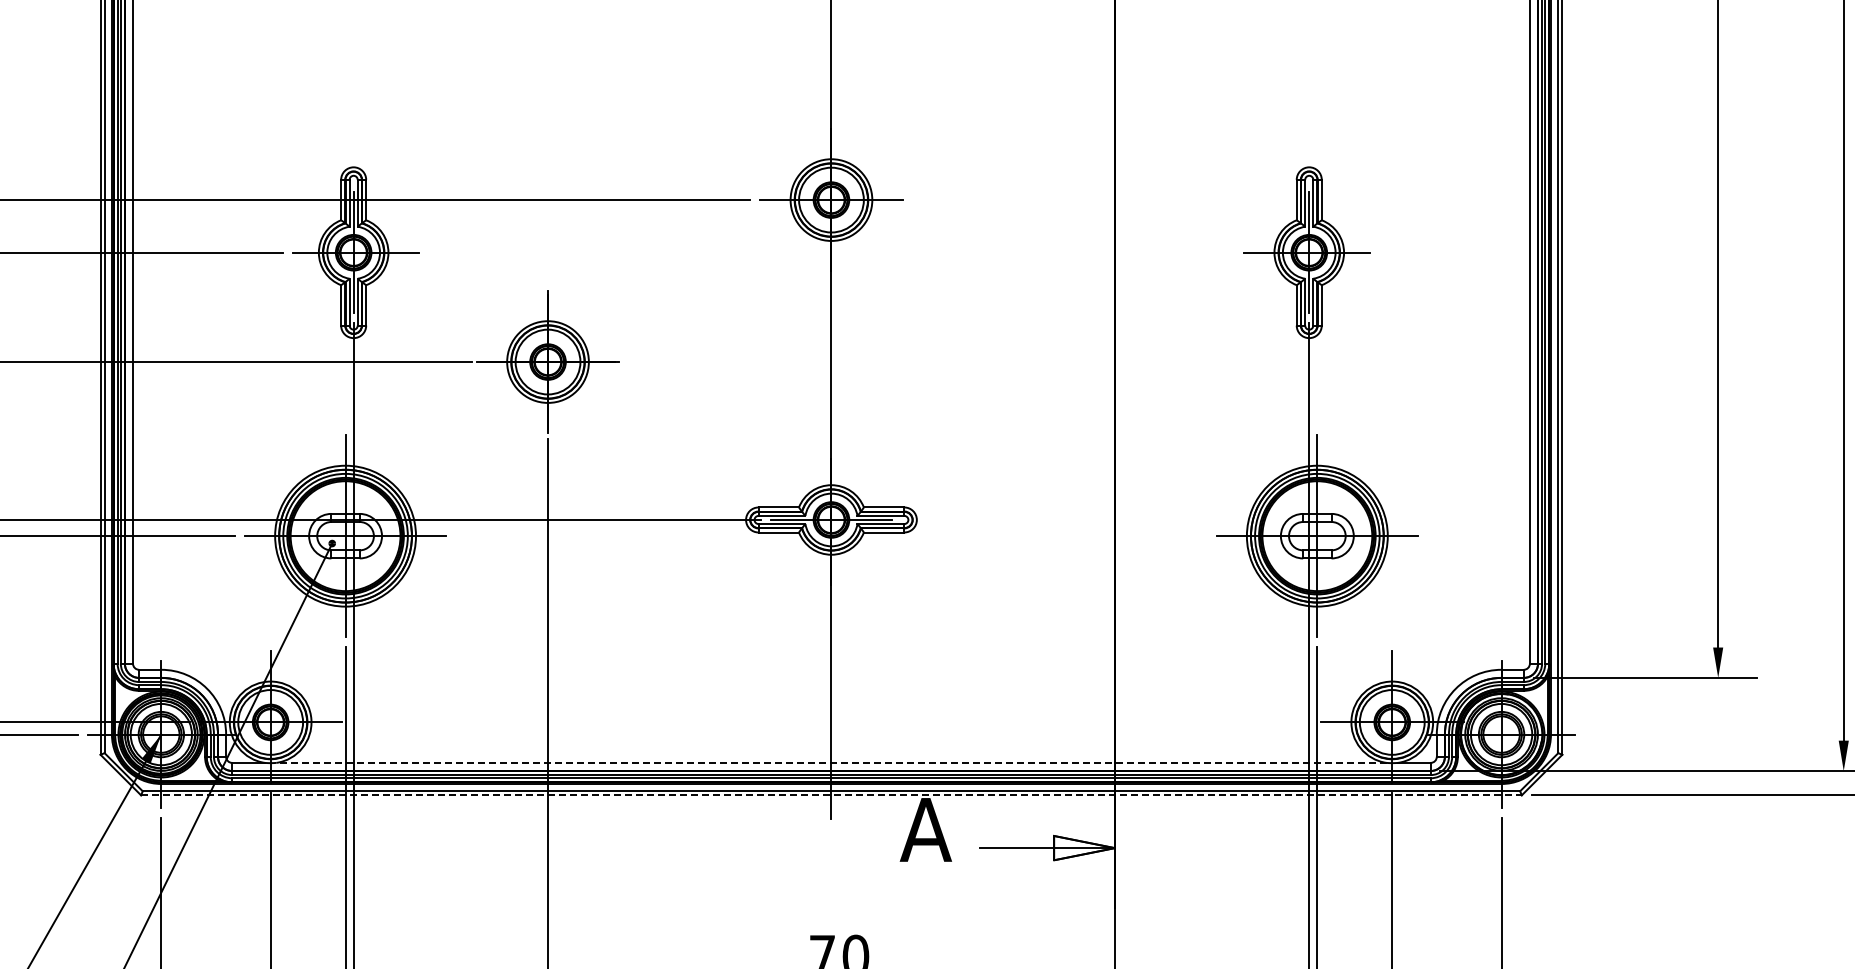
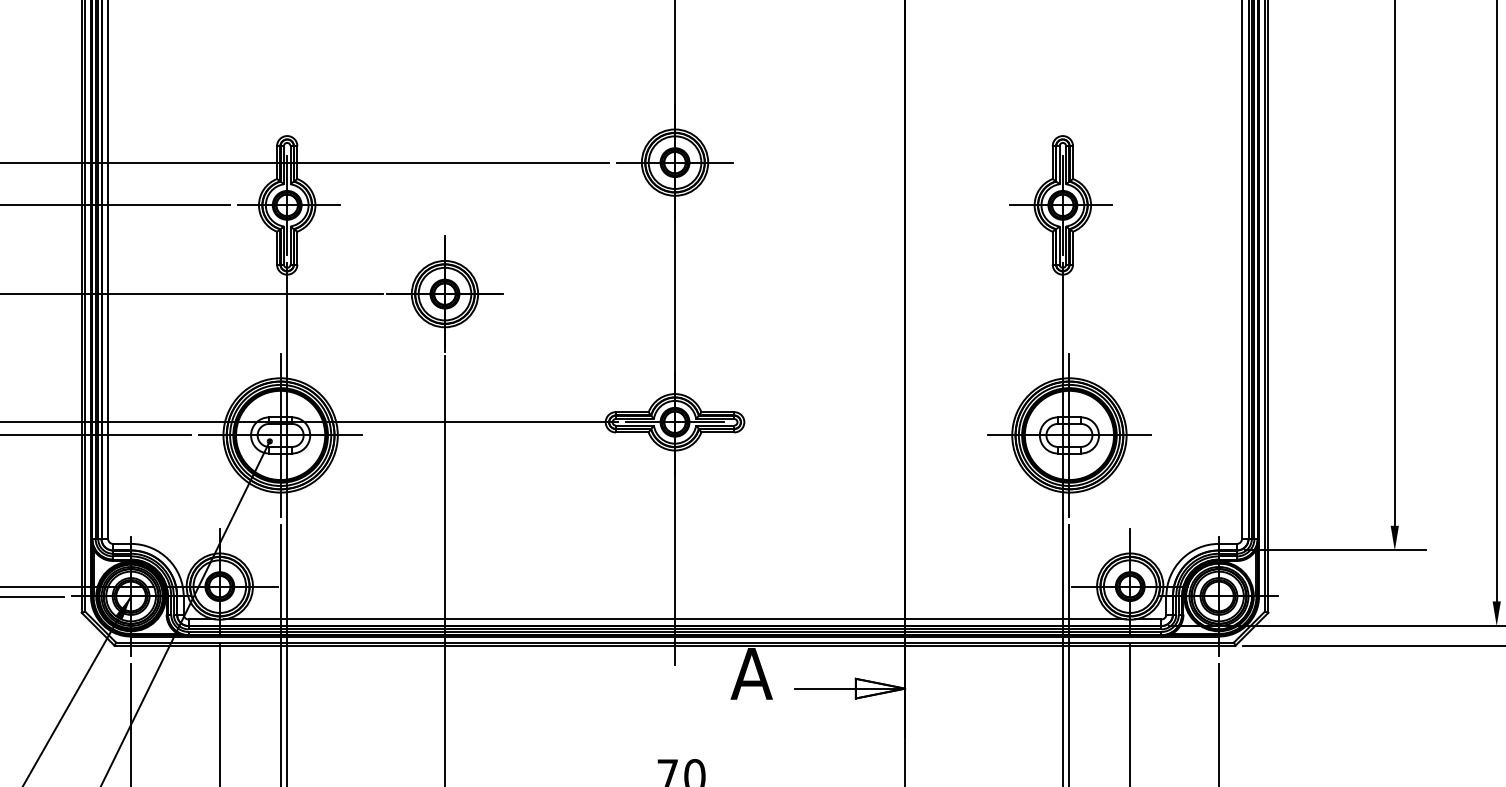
line: (830, 762) -> (674, 619), dashed -> solid
line: (831, 795) -> (675, 645), dashed -> solid

